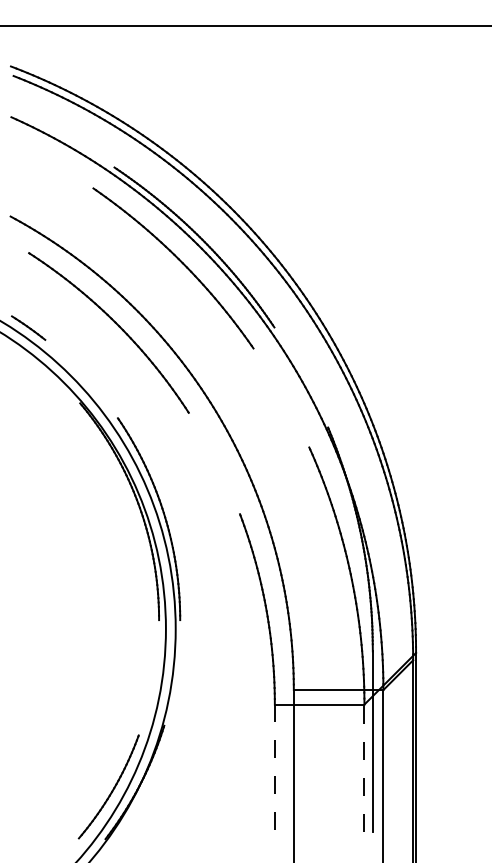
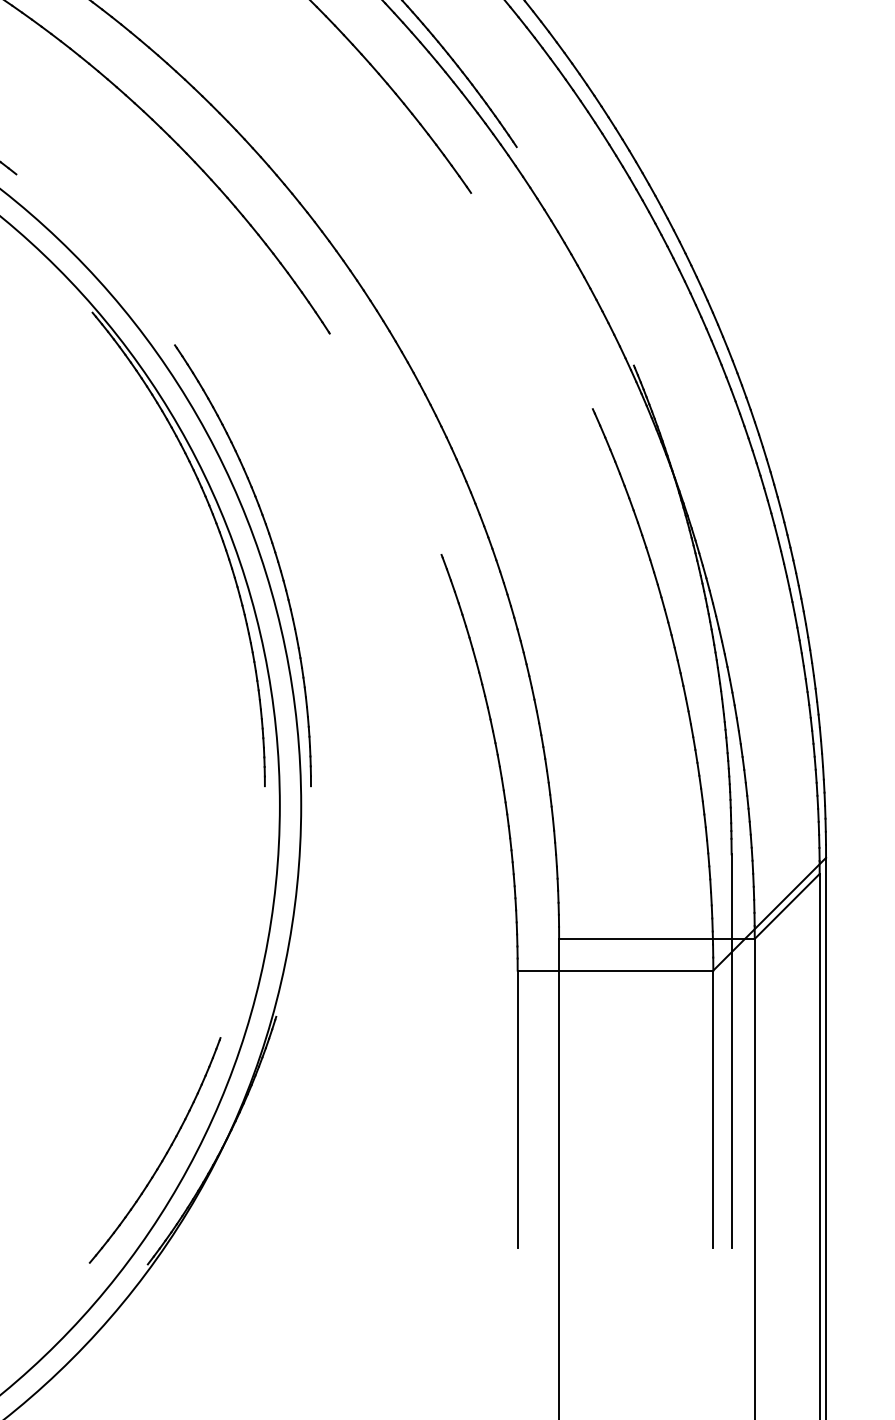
line: (364, 767) -> (713, 1108), dashed -> solid
line: (274, 768) -> (516, 1110), dashed -> solid

